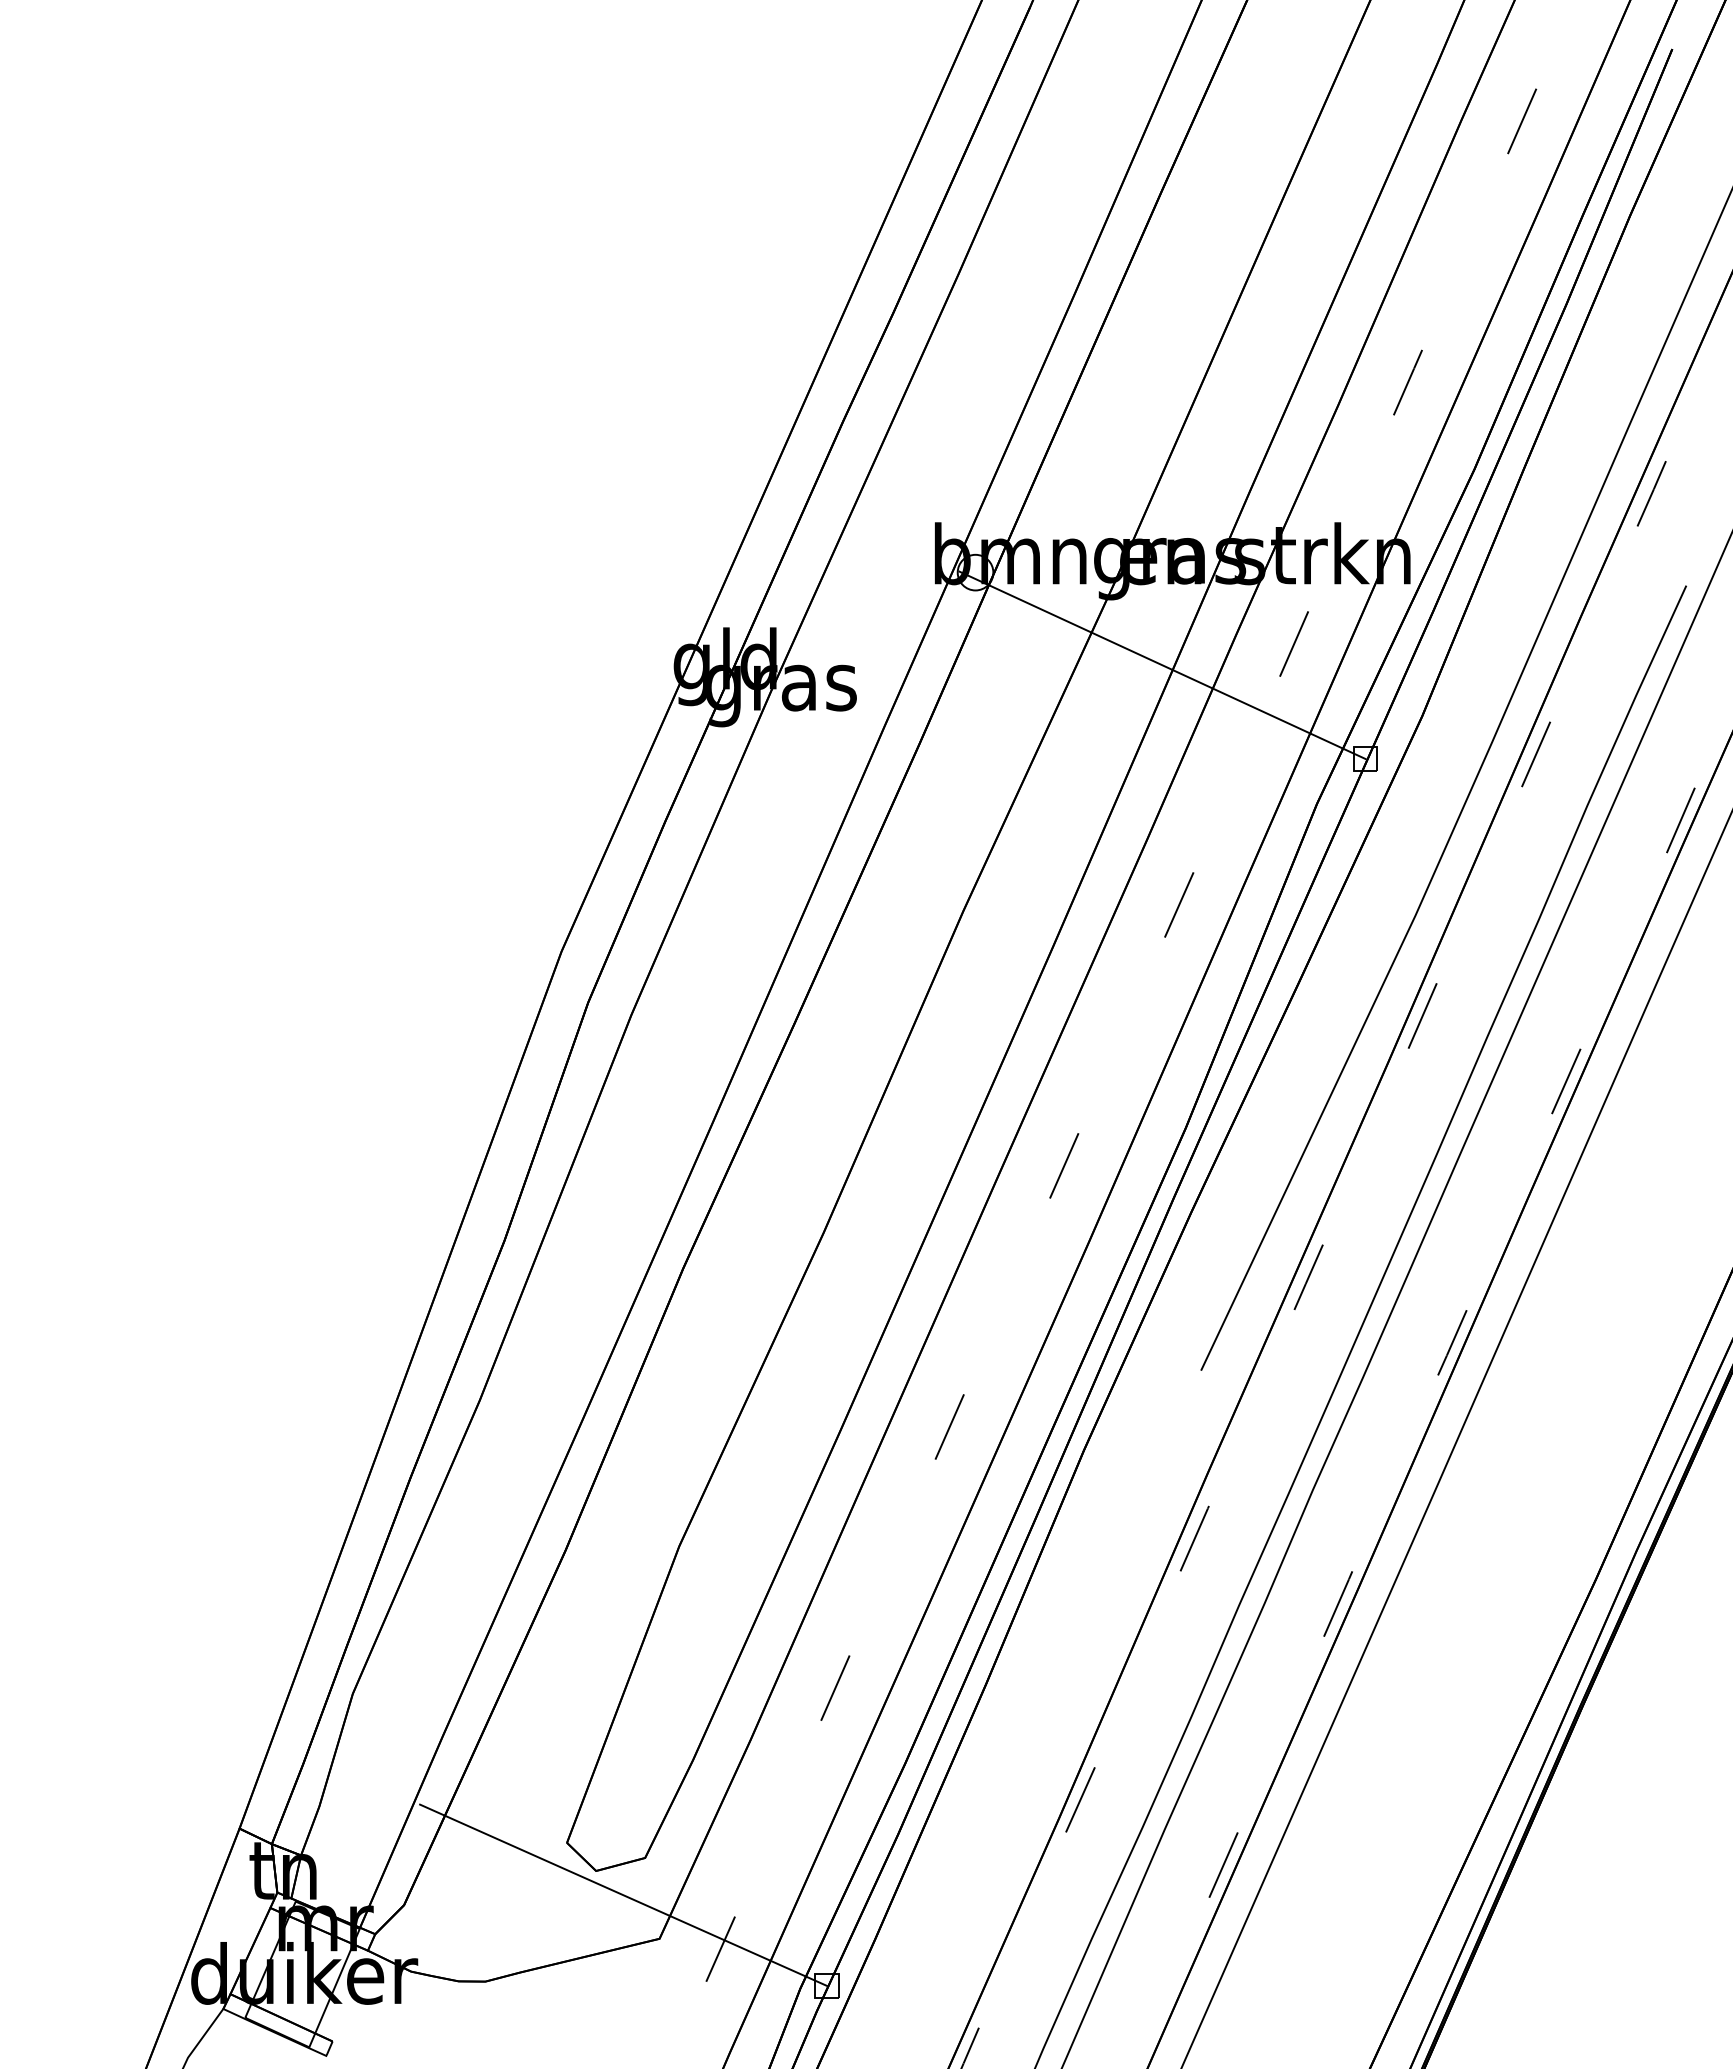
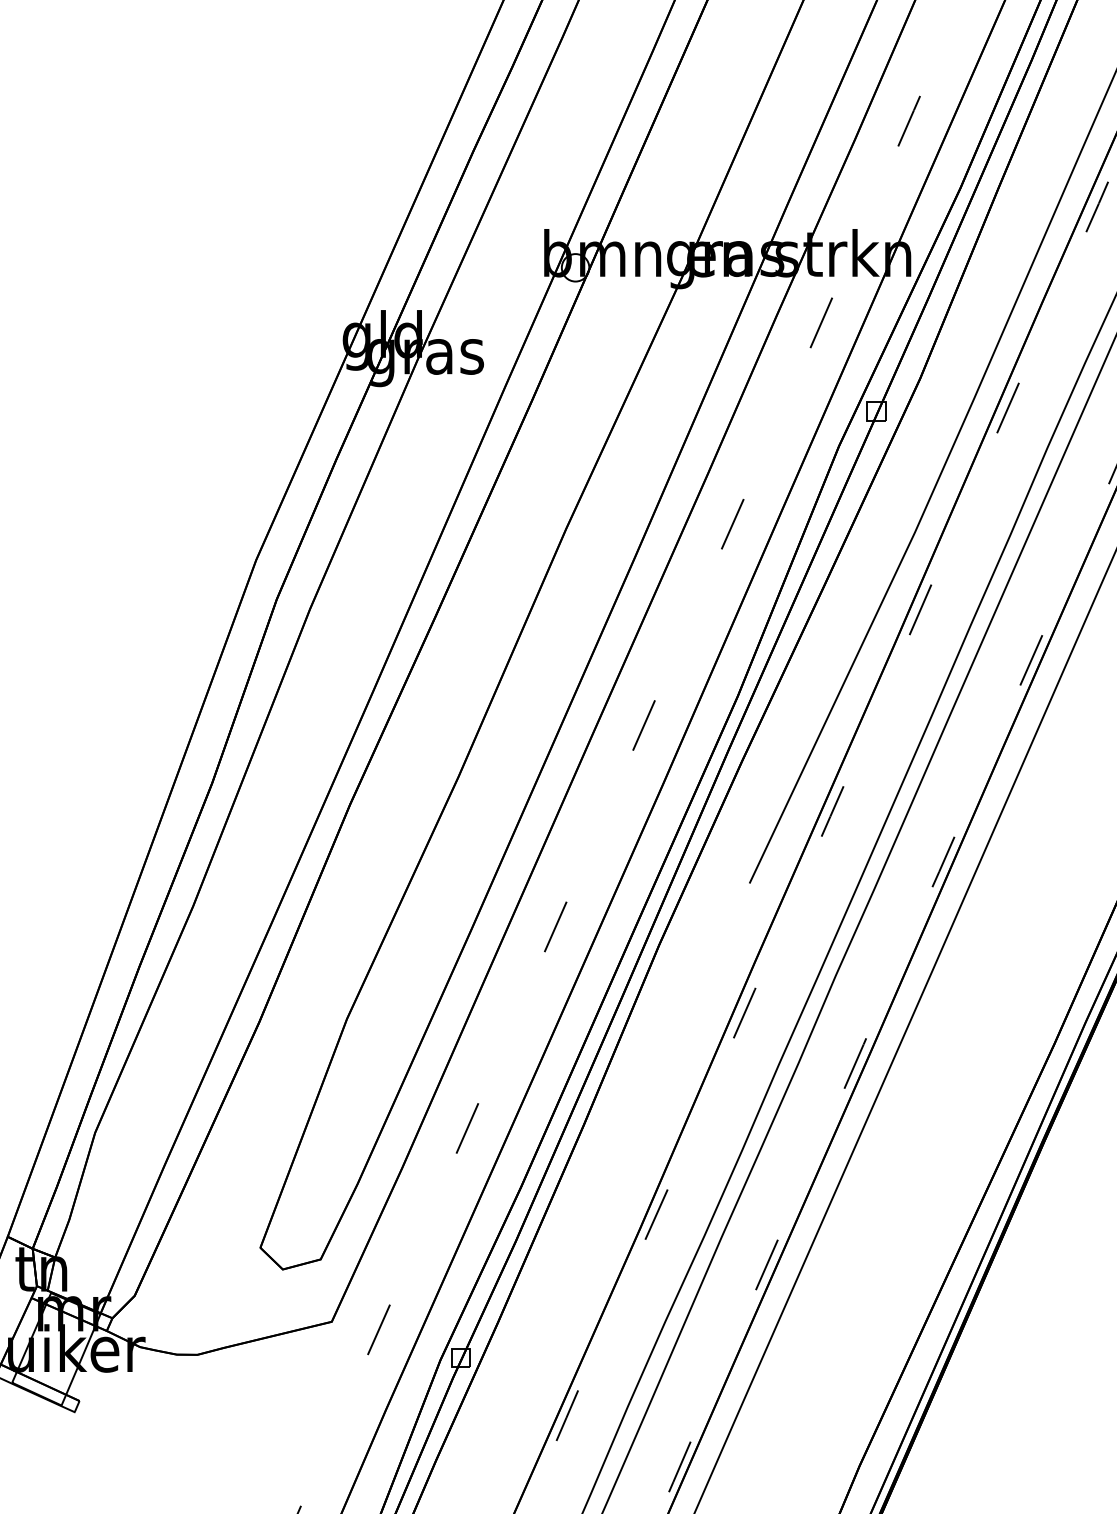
line: (1162, 665) -> (719, 339), removed
line: (623, 1894) -> (303, 1287), removed

